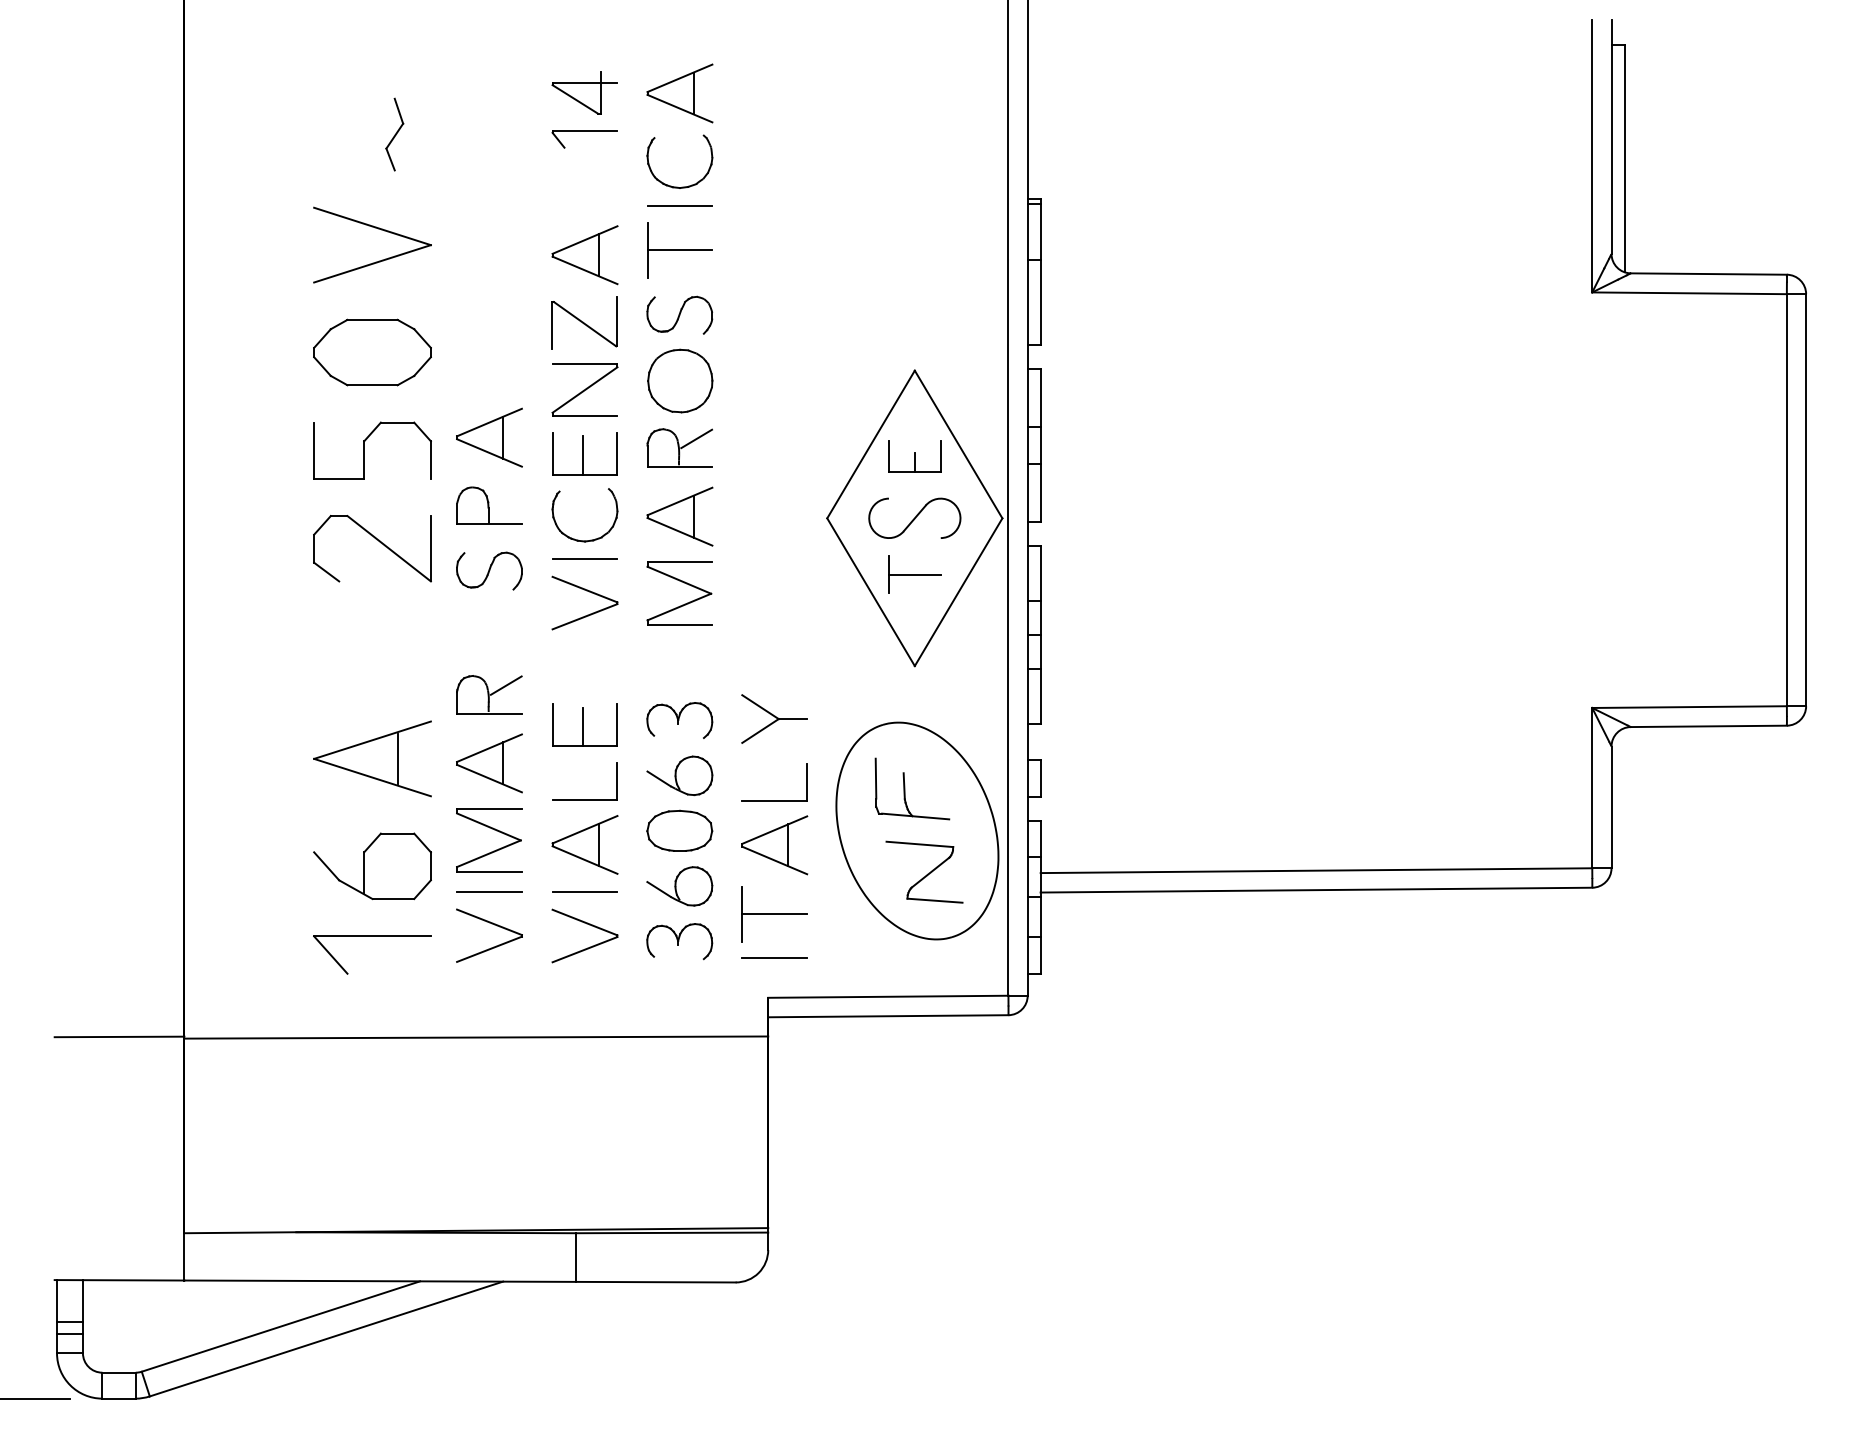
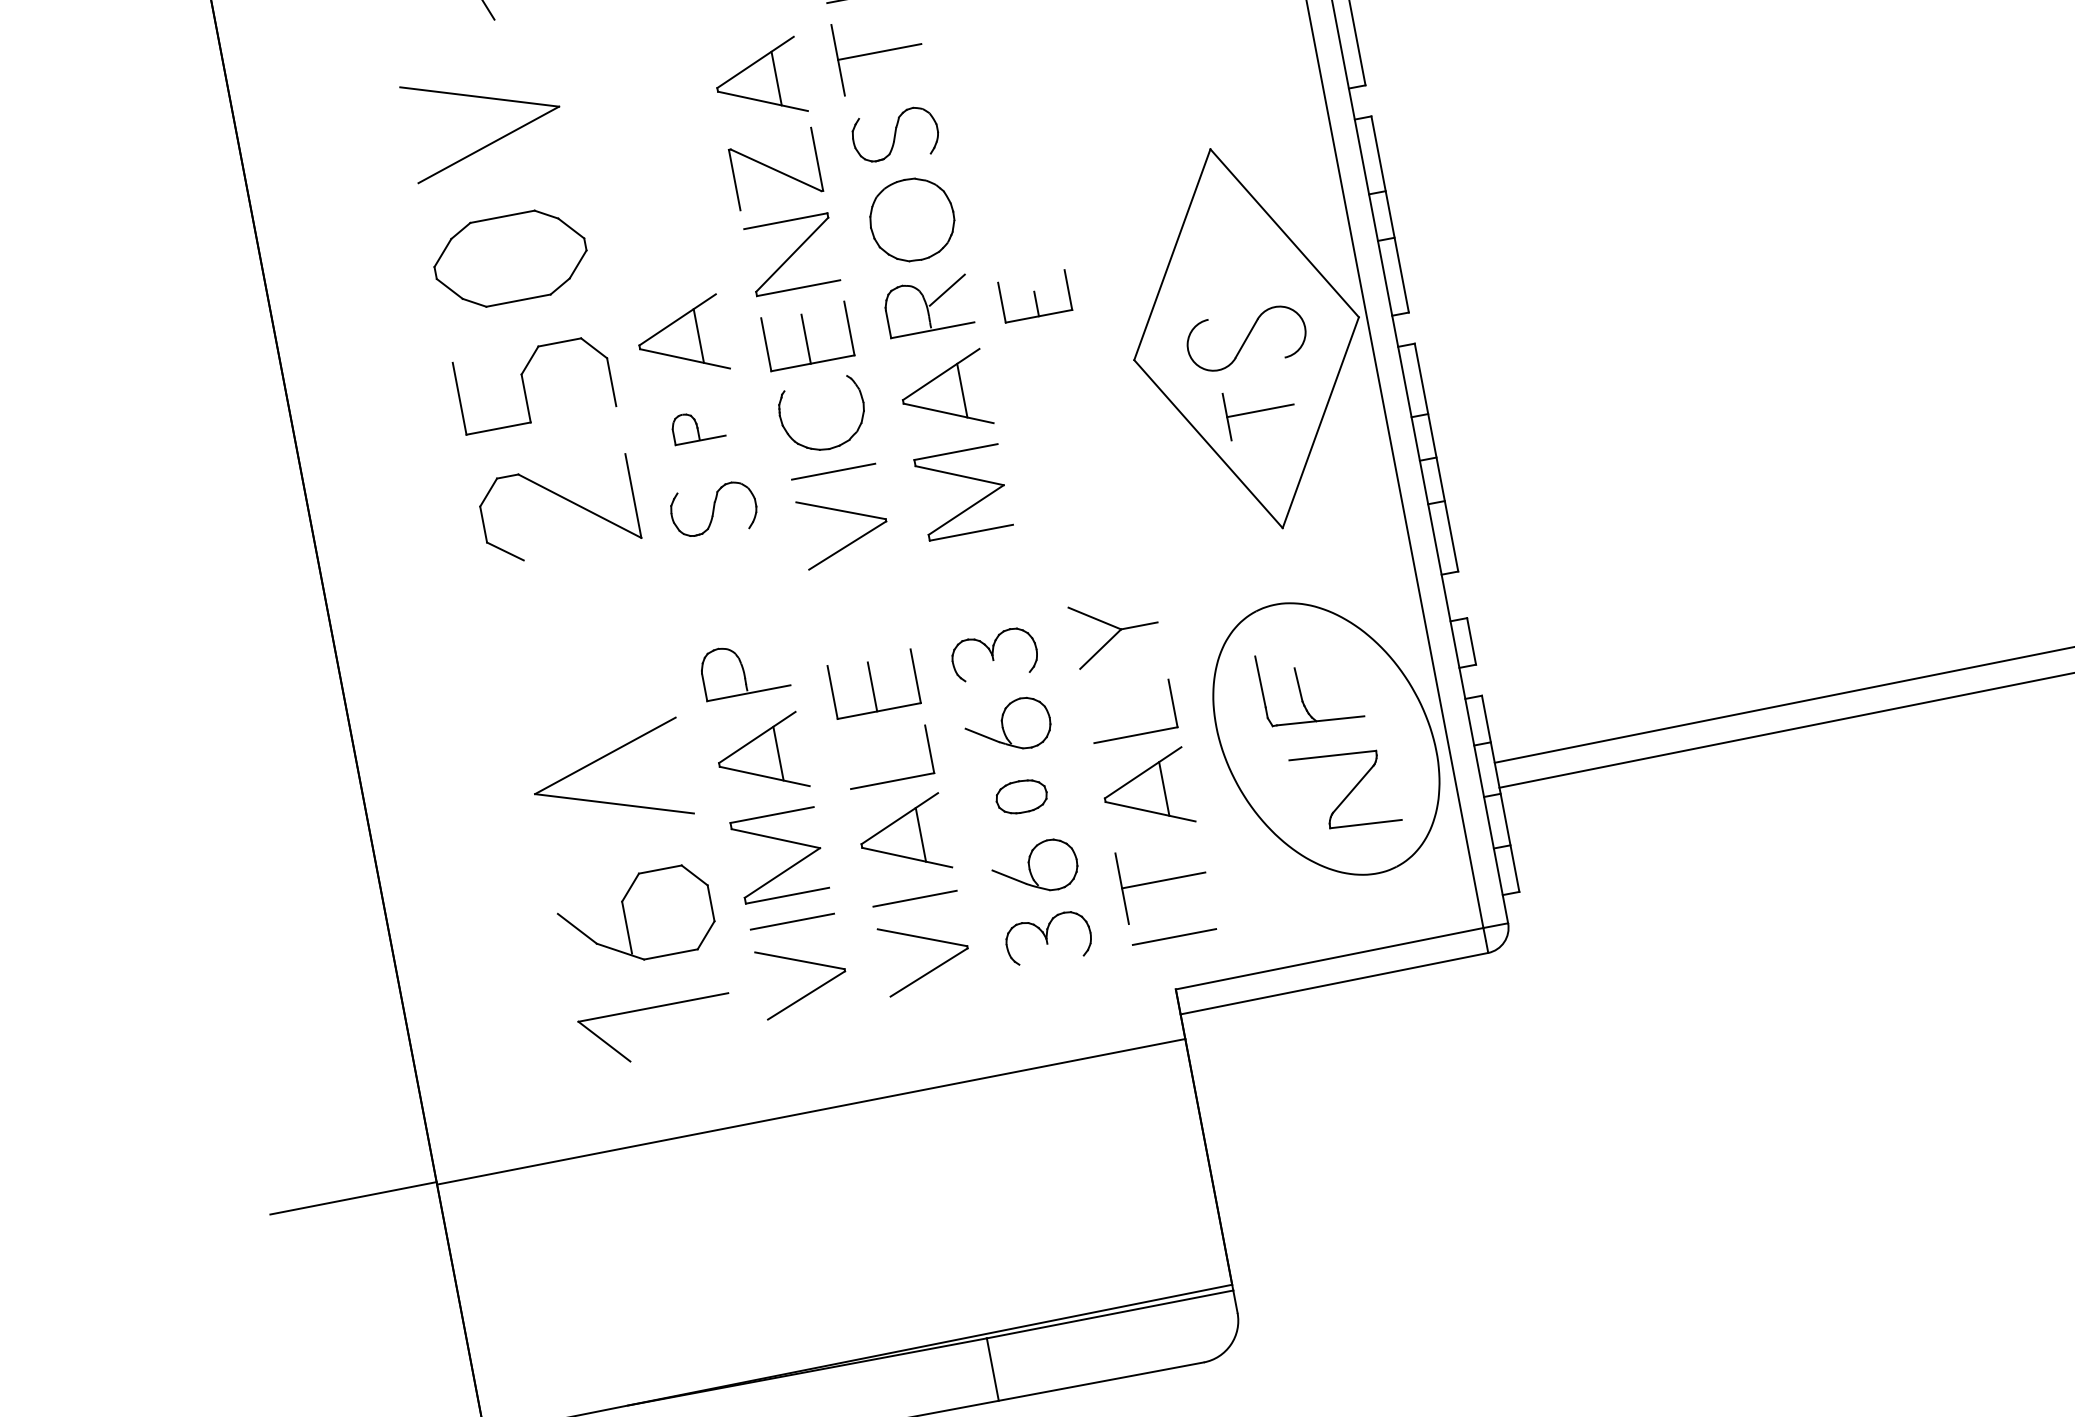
part: (914, 456) -> (1034, 296), moved
part: (489, 505) -> (697, 426), size x0.6
line: (505, 685) -> (762, 653), removed
line: (397, 758) -> (641, 773), removed
part: (679, 830) -> (1021, 796), size x0.6

